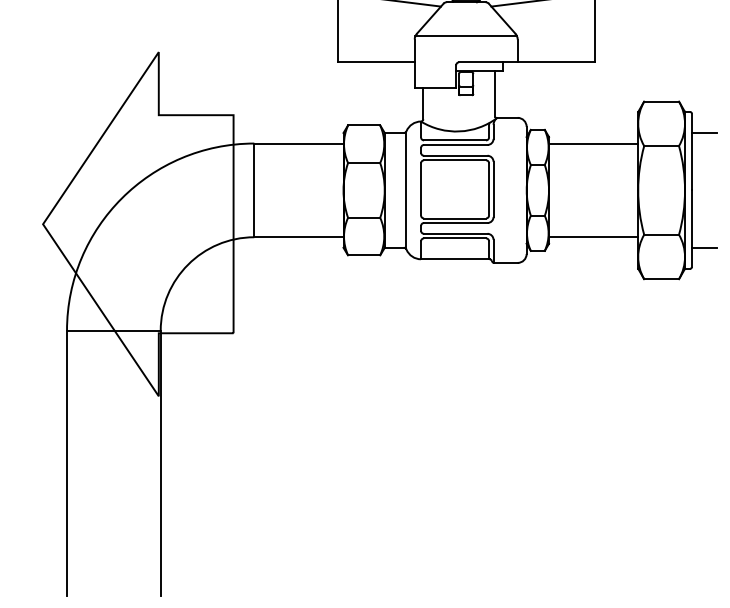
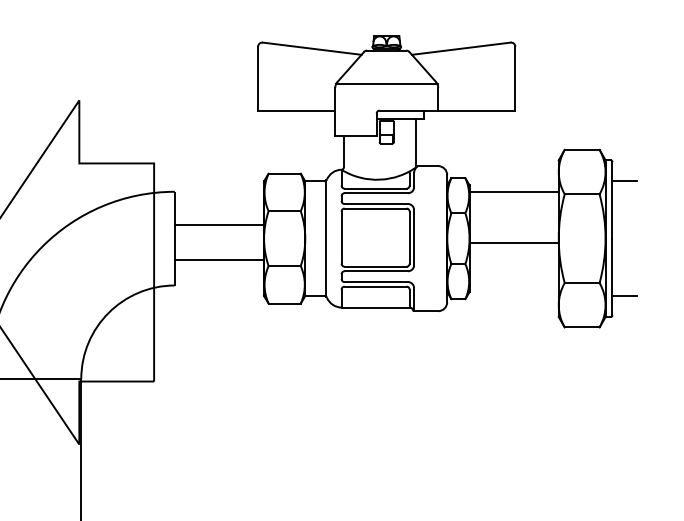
line: (298, 143) -> (219, 224), moved
line: (298, 237) -> (219, 259), moved
line: (593, 237) -> (514, 242), moved

